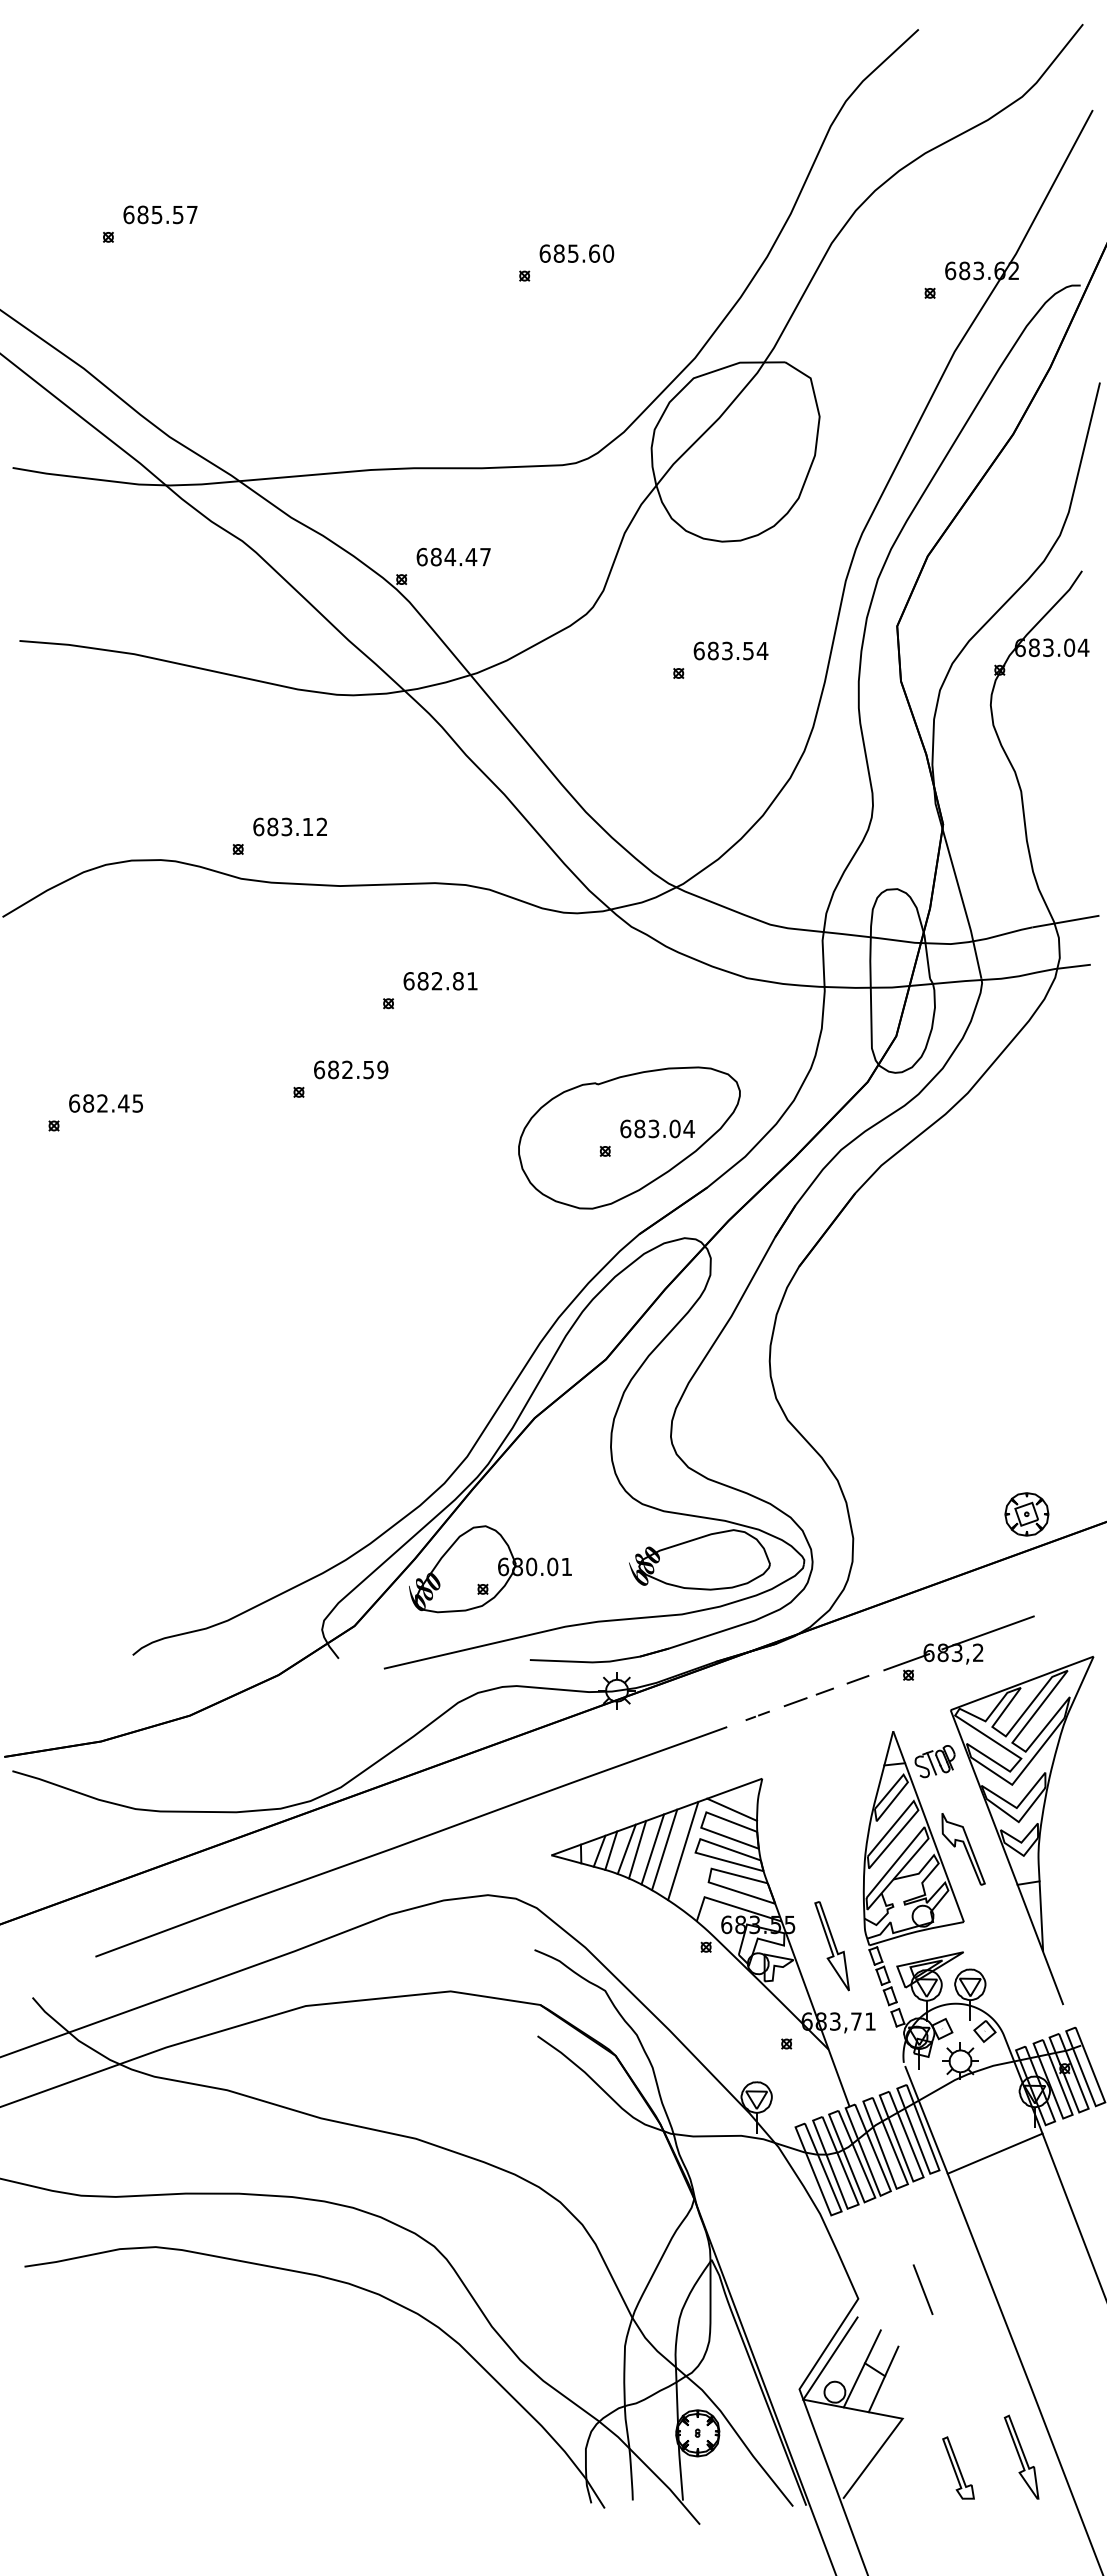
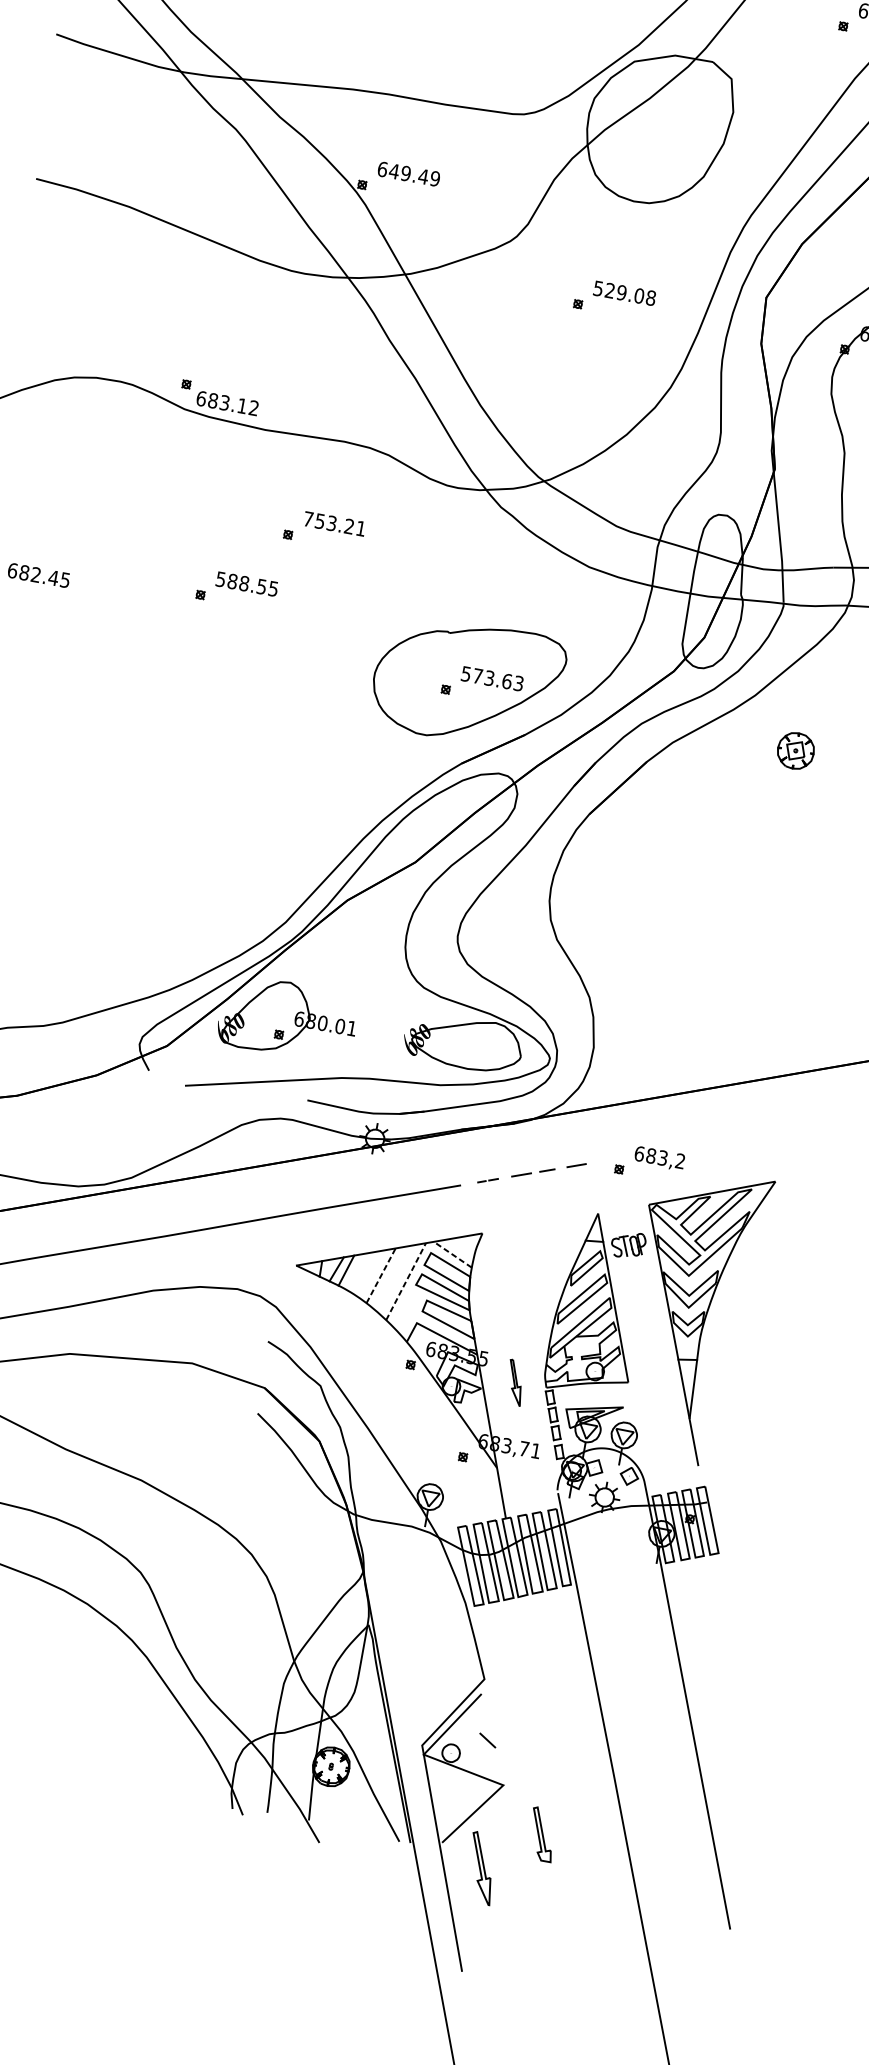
text: (460, 556) -> (414, 174), 684.47 -> 649.49
text: (730, 650) -> (624, 292), 683.54 -> 529.08
text: (289, 826) -> (227, 402), moved
text: (433, 981) -> (328, 523), 682.81 -> 753.21
text: (351, 1069) -> (247, 583), 682.59 -> 588.55
text: (657, 1128) -> (492, 678), 683.04 -> 573.63
part: (1026, 1514) -> (795, 750), moved
line: (987, 1632) -> (691, 1145), removed
line: (906, 1662) -> (619, 1158), removed
line: (731, 1809) -> (452, 1254), solid -> dashed
line: (626, 1848) -> (359, 1271), removed
line: (637, 1849) -> (368, 1273), removed
line: (652, 1849) -> (380, 1275), solid -> dashed
line: (664, 1849) -> (390, 1277), removed
part: (963, 1849) -> (638, 1322), removed
line: (683, 1850) -> (406, 1281), solid -> dashed
part: (831, 1946) -> (514, 1382), size x0.6
line: (994, 2153) -> (619, 1579), removed
line: (922, 2289) -> (539, 1681), removed
line: (861, 2368) -> (476, 1737), removed
line: (883, 2379) -> (493, 1749), removed
part: (1021, 2456) -> (481, 1867), moved

